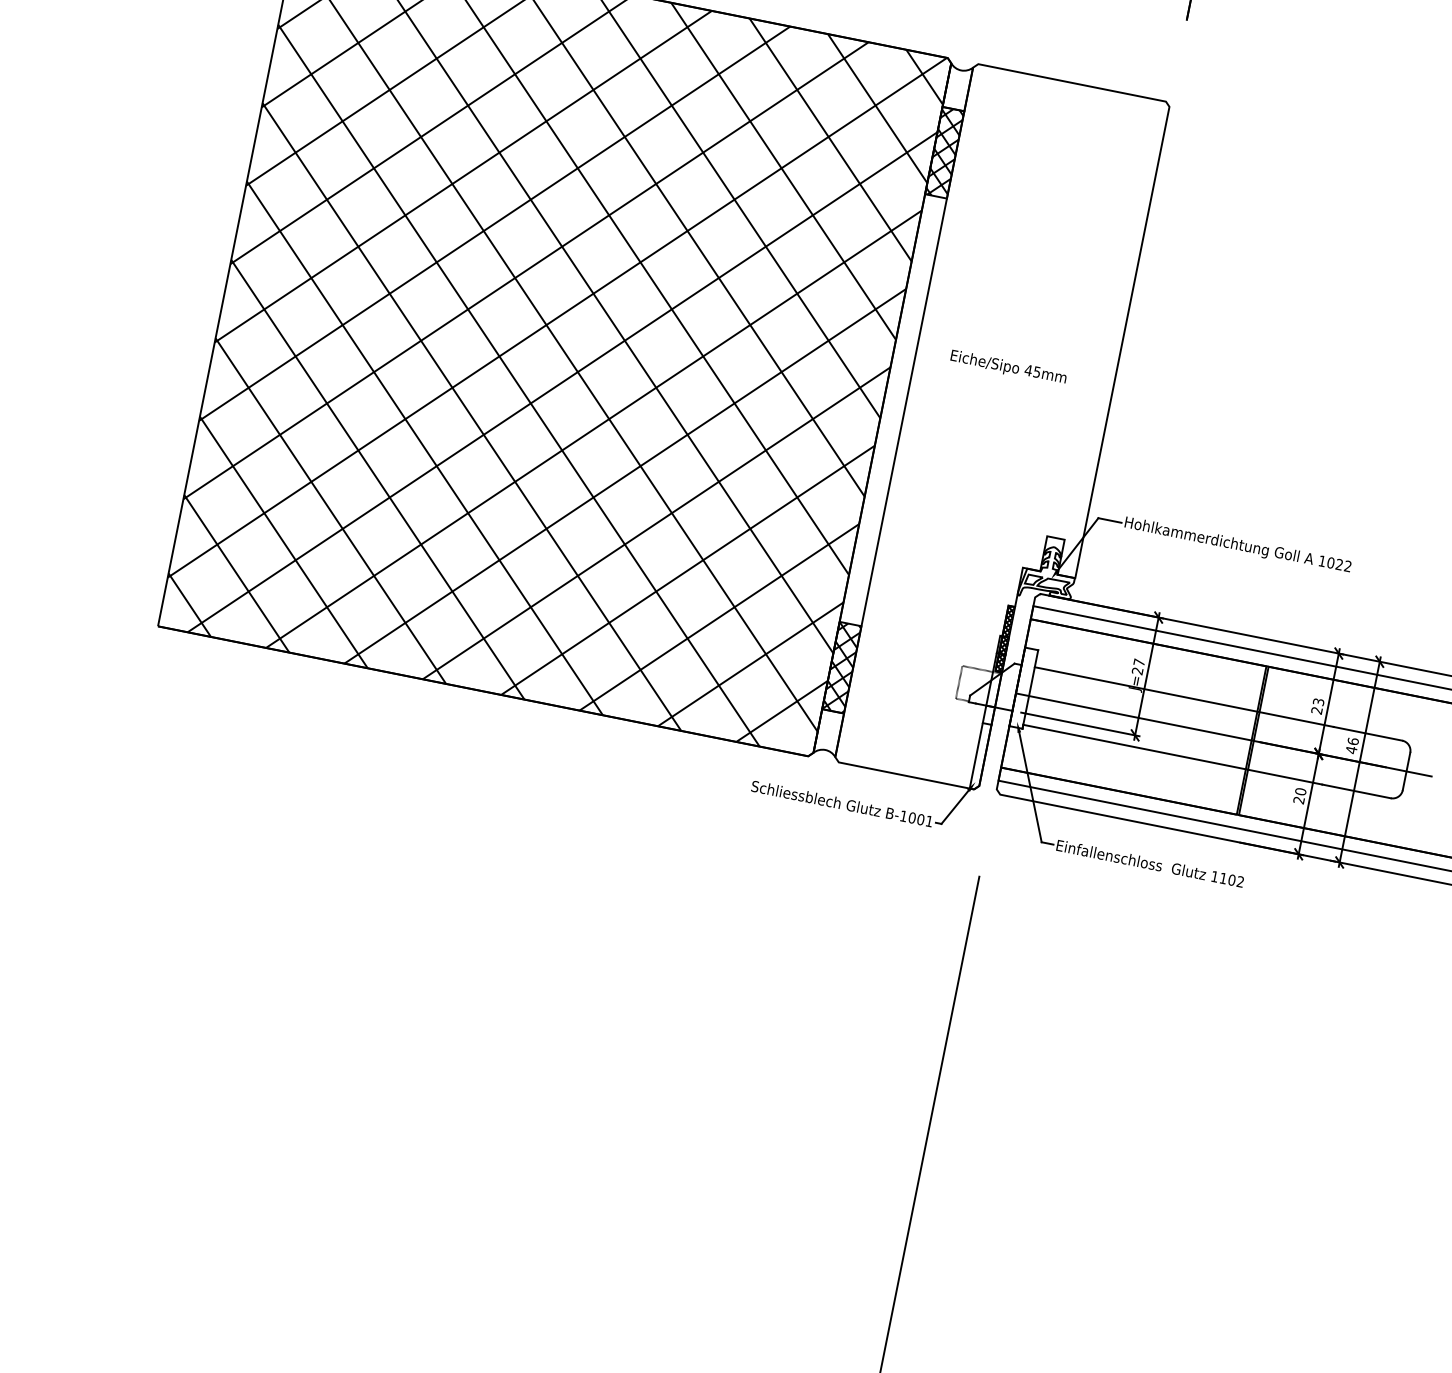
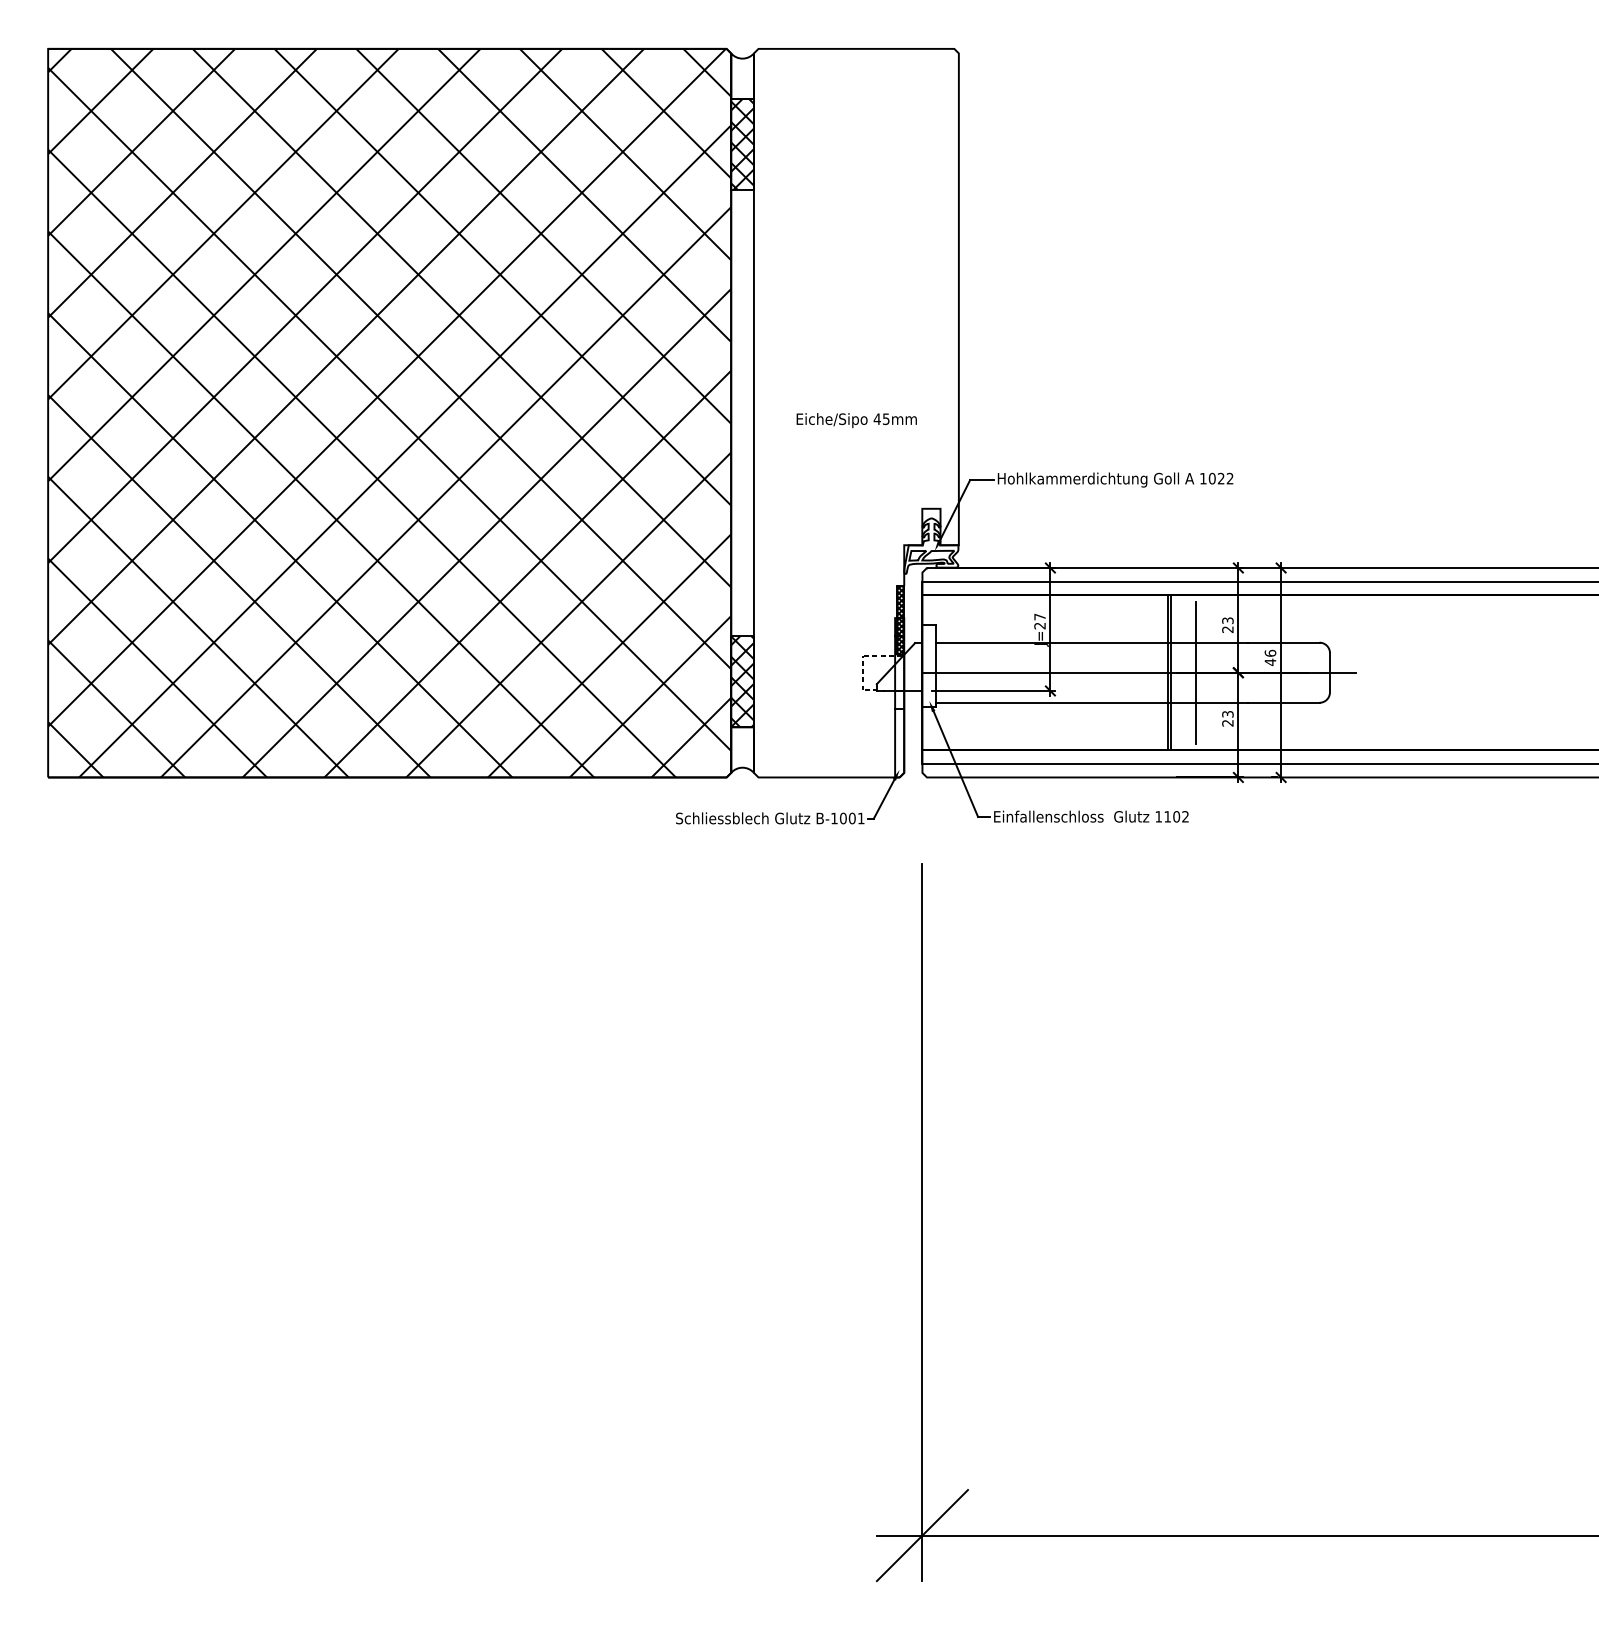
text: (1008, 367) -> (856, 420), moved
line: (1277, 745) -> (1195, 672), added
text: (1300, 790) -> (1227, 713), 20 -> 23

